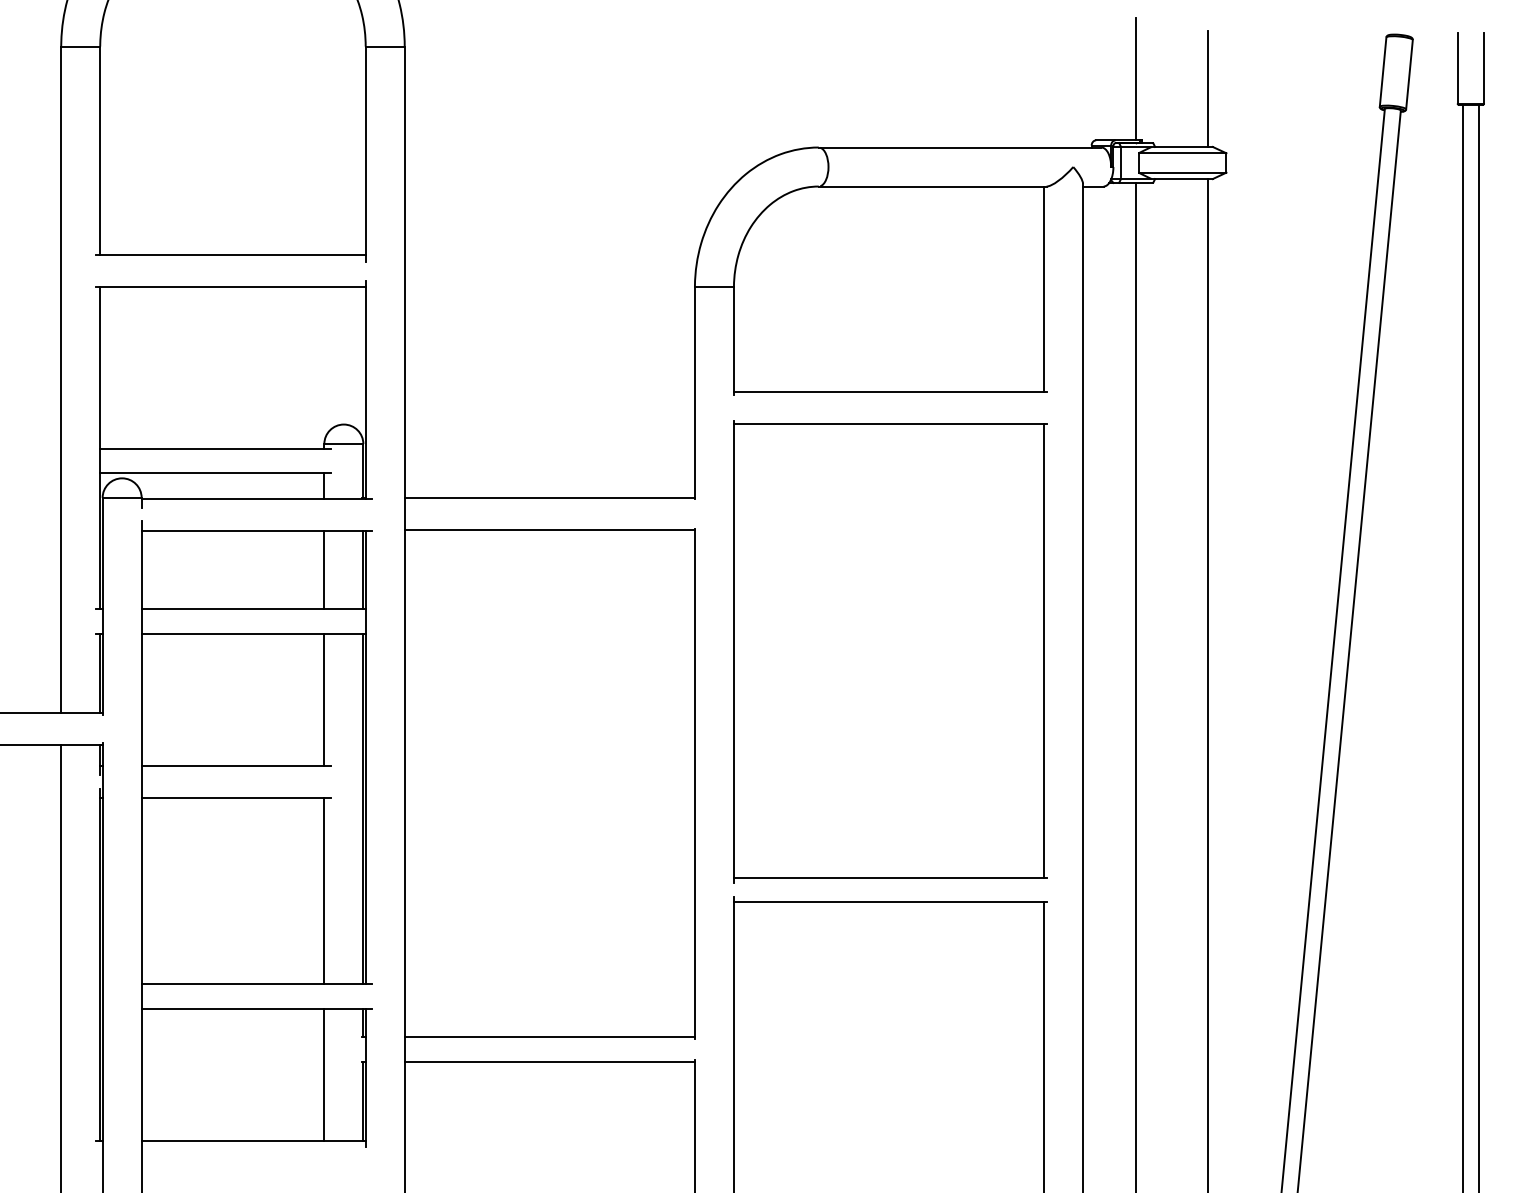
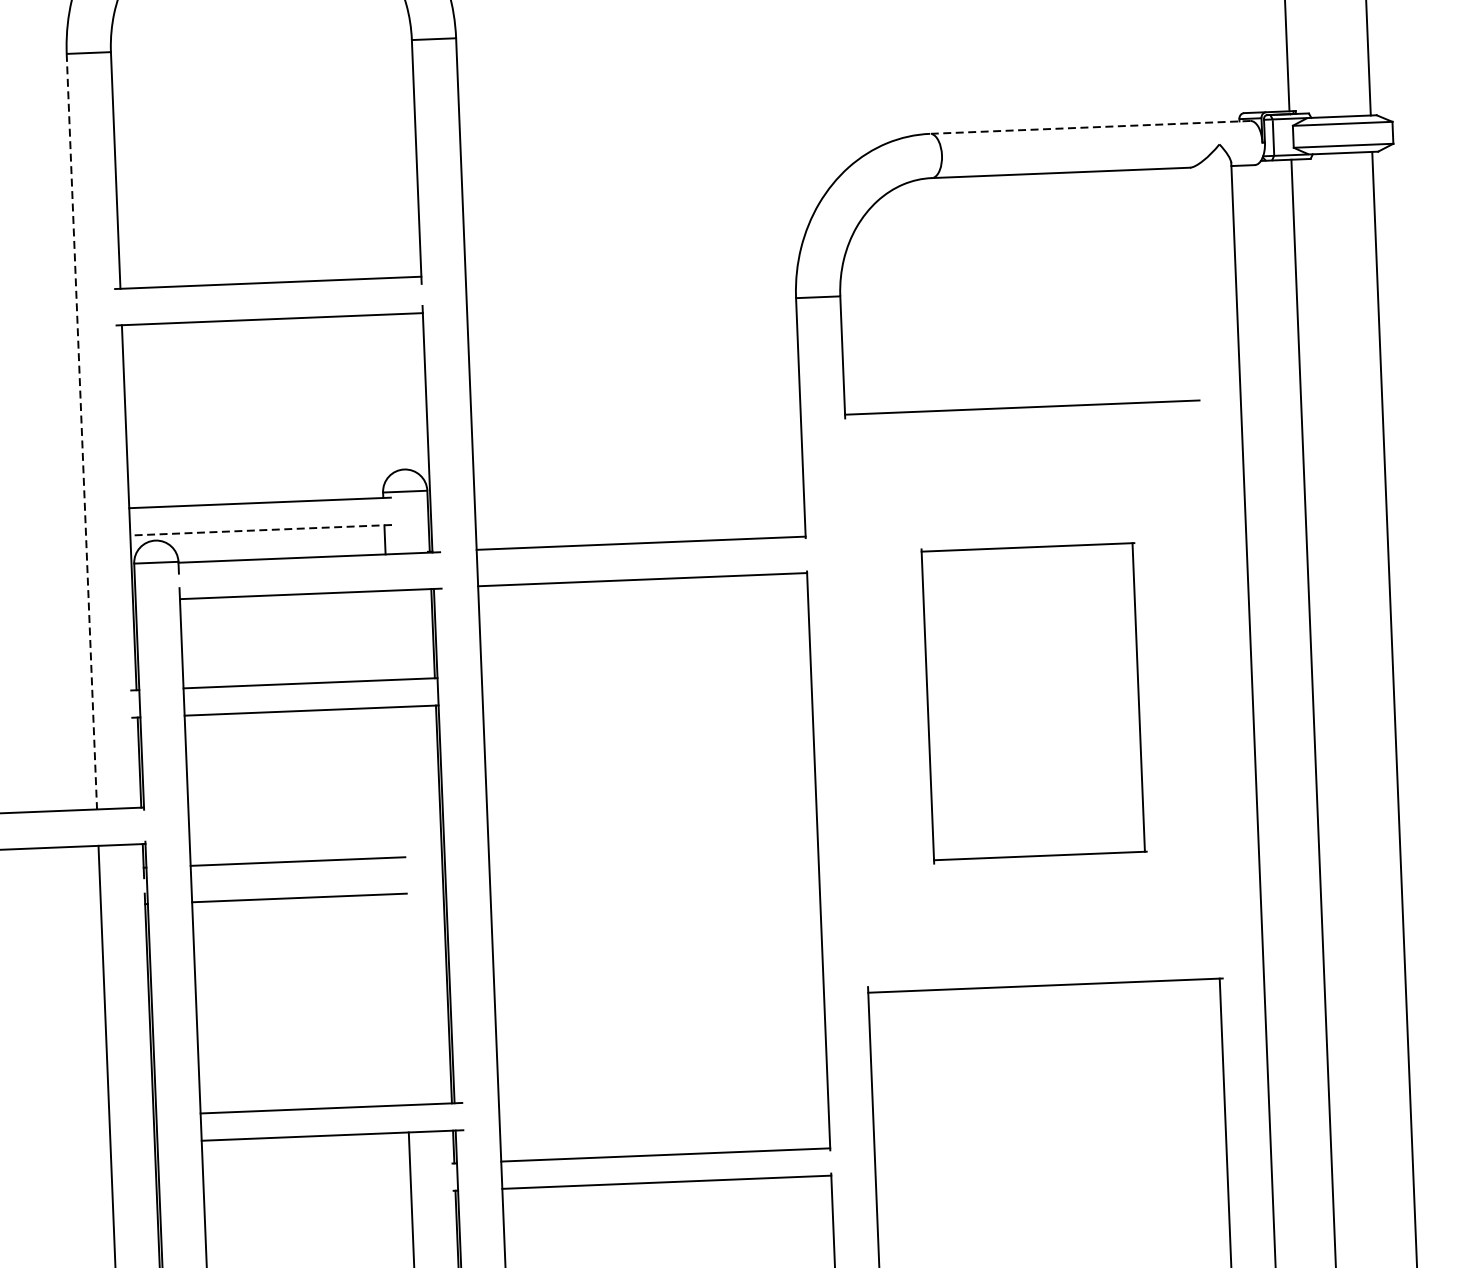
line: (959, 147) -> (1089, 127), solid -> dashed
line: (1044, 288) -> (1192, 283), removed
line: (61, 380) -> (82, 432), solid -> dashed
line: (215, 472) -> (261, 529), solid -> dashed
line: (324, 569) -> (388, 634), removed
part: (890, 651) -> (1034, 701), size x0.6
line: (324, 699) -> (394, 782), removed
line: (324, 891) -> (403, 999), removed

